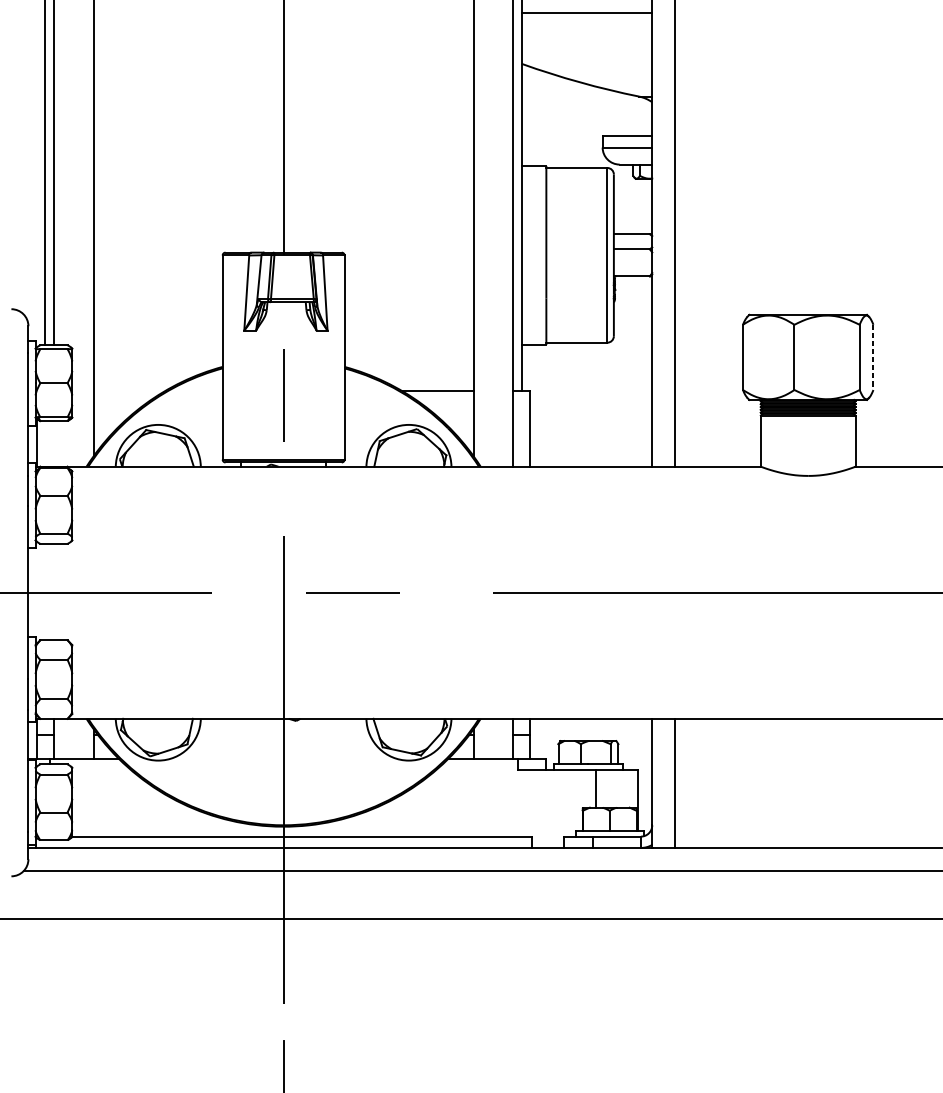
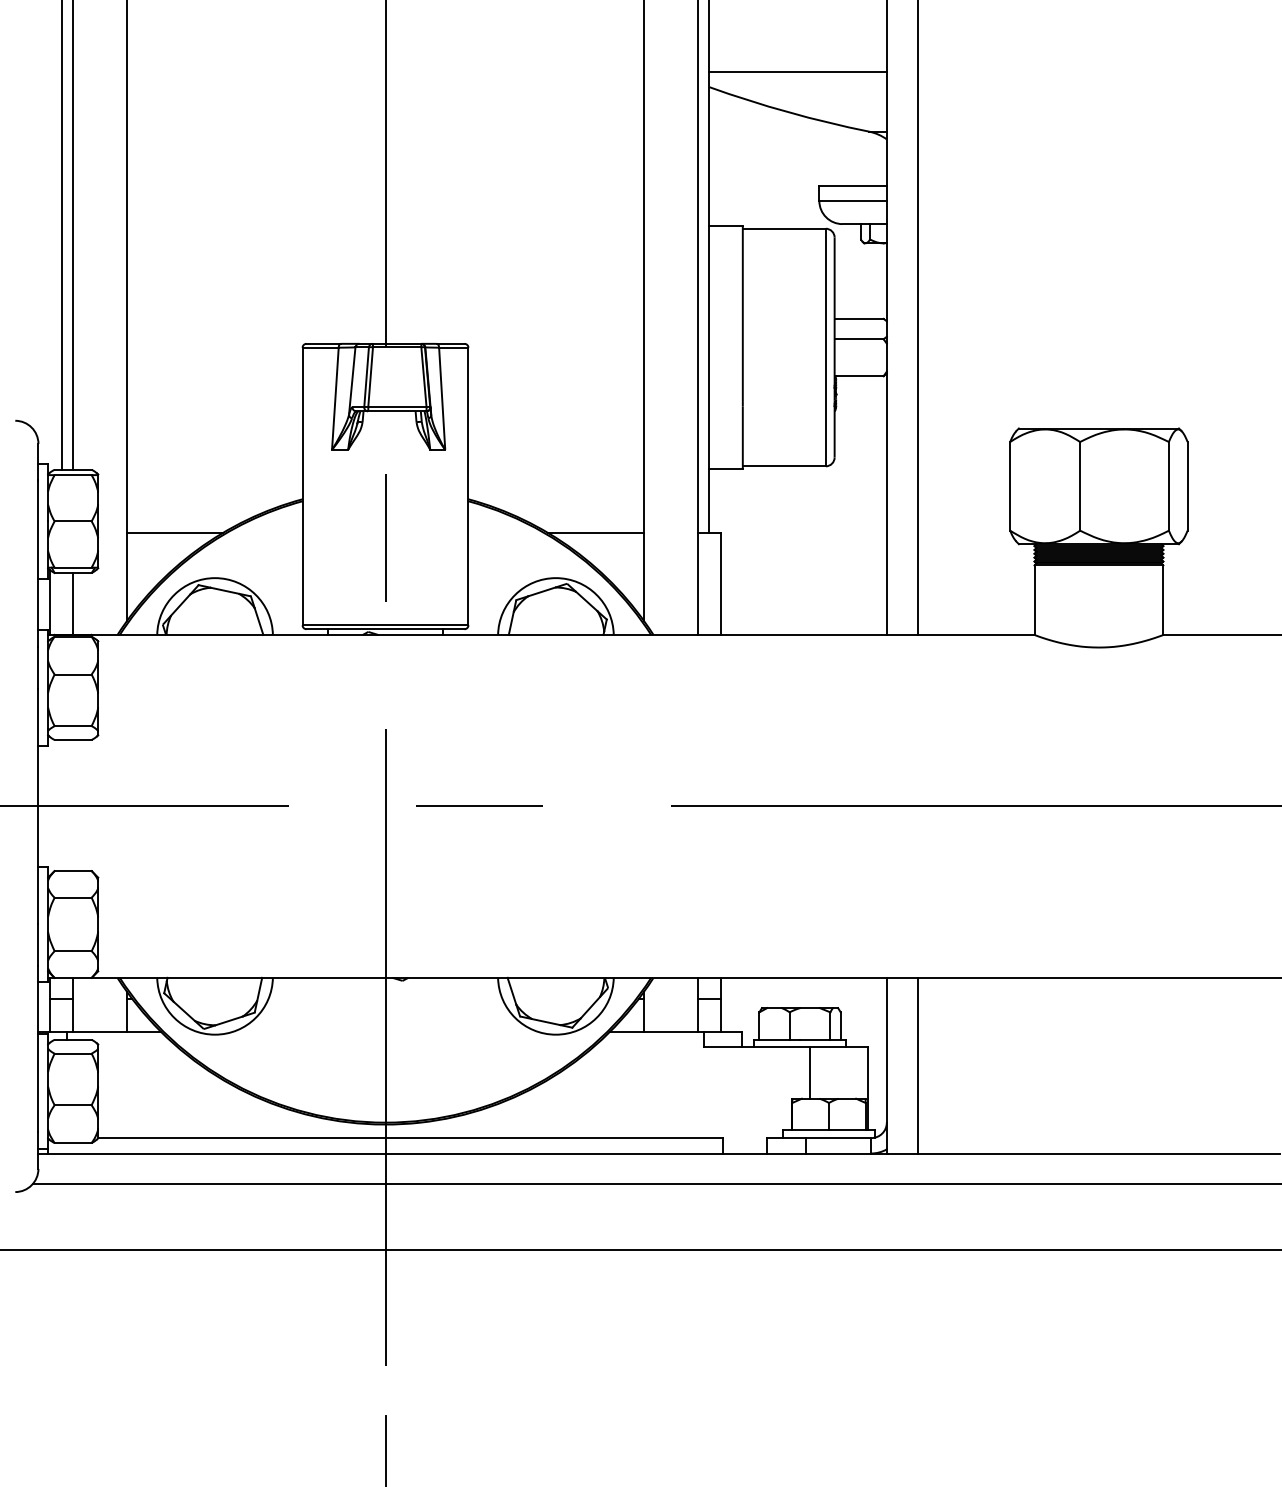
line: (586, 12) -> (797, 72), moved
line: (873, 357) -> (1187, 486), dashed -> solid
line: (129, 391) -> (175, 532), added
line: (54, 443) -> (73, 603), added

